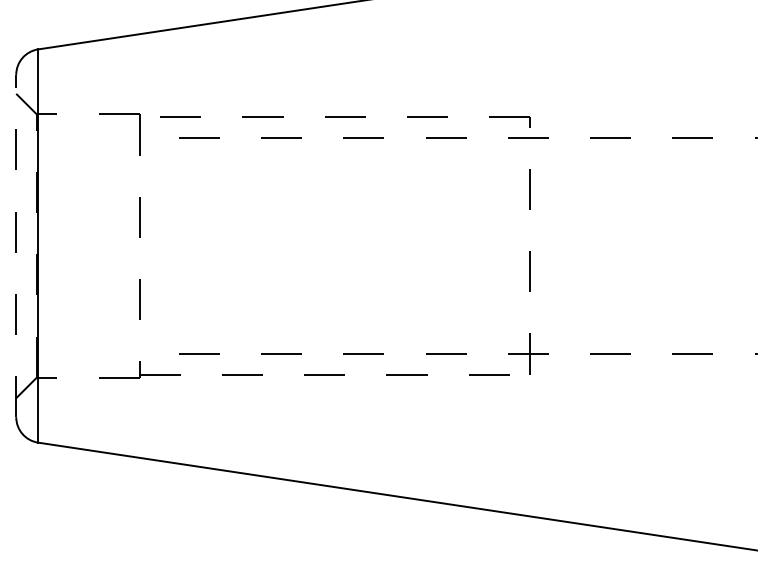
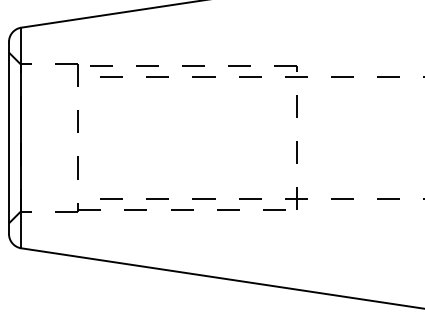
line: (17, 245) -> (9, 137), dashed -> solid

